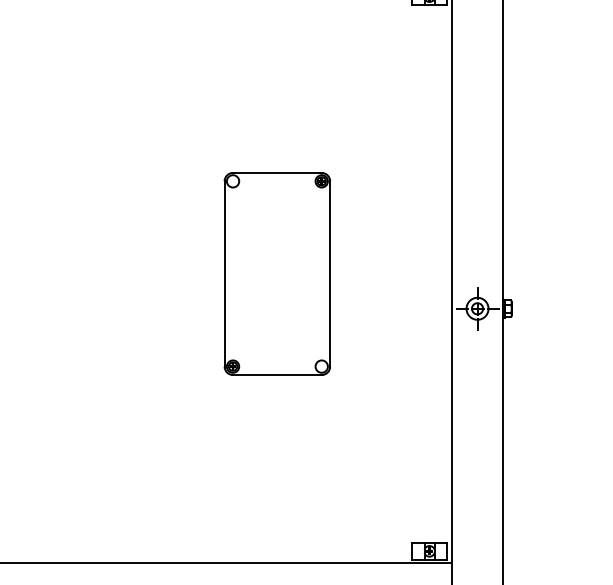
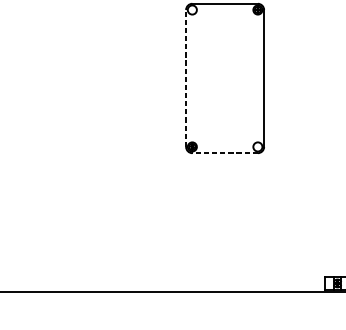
line: (224, 273) -> (186, 78), solid -> dashed
line: (276, 375) -> (224, 153), solid -> dashed

